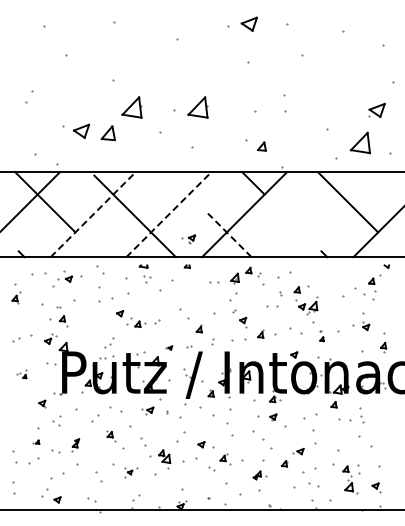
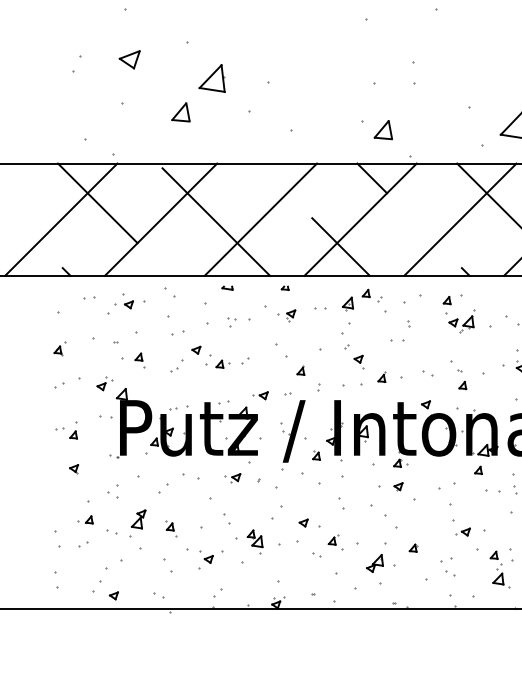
part: (197, 107) -> (298, 78), removed
part: (81, 130) -> (129, 58), moved
part: (261, 146) -> (382, 129), size x1.67
line: (93, 214) -> (161, 219), dashed -> solid
line: (169, 214) -> (261, 219), dashed -> solid
line: (319, 214) -> (459, 219), added
line: (229, 235) -> (340, 247), dashed -> solid
part: (188, 239) -> (286, 315), moved
part: (39, 273) -> (90, 297), size x0.62
part: (147, 279) -> (232, 322), moved
part: (16, 297) -> (59, 348), moved
part: (106, 300) -> (178, 332), size x0.62
part: (305, 300) -> (458, 314), moved
part: (58, 321) -> (133, 360), moved
part: (295, 330) -> (427, 372), size x0.62
part: (321, 336) -> (461, 380), size x1.43
part: (109, 342) -> (177, 365), moved
part: (168, 347) -> (260, 394), size x1.67
part: (21, 374) -> (66, 430), size x1.67
part: (42, 403) -> (74, 468), moved
part: (229, 430) -> (340, 504), size x0.62
part: (111, 436) -> (171, 529), moved
part: (35, 441) -> (84, 518), size x1.67
part: (75, 445) -> (137, 524), size x1.67
part: (298, 451) -> (463, 531), moved
part: (34, 460) -> (83, 543), size x0.62
part: (131, 472) -> (211, 559), size x1.43
part: (259, 475) -> (380, 563), size x1.67
part: (310, 477) -> (447, 566), size x0.71

